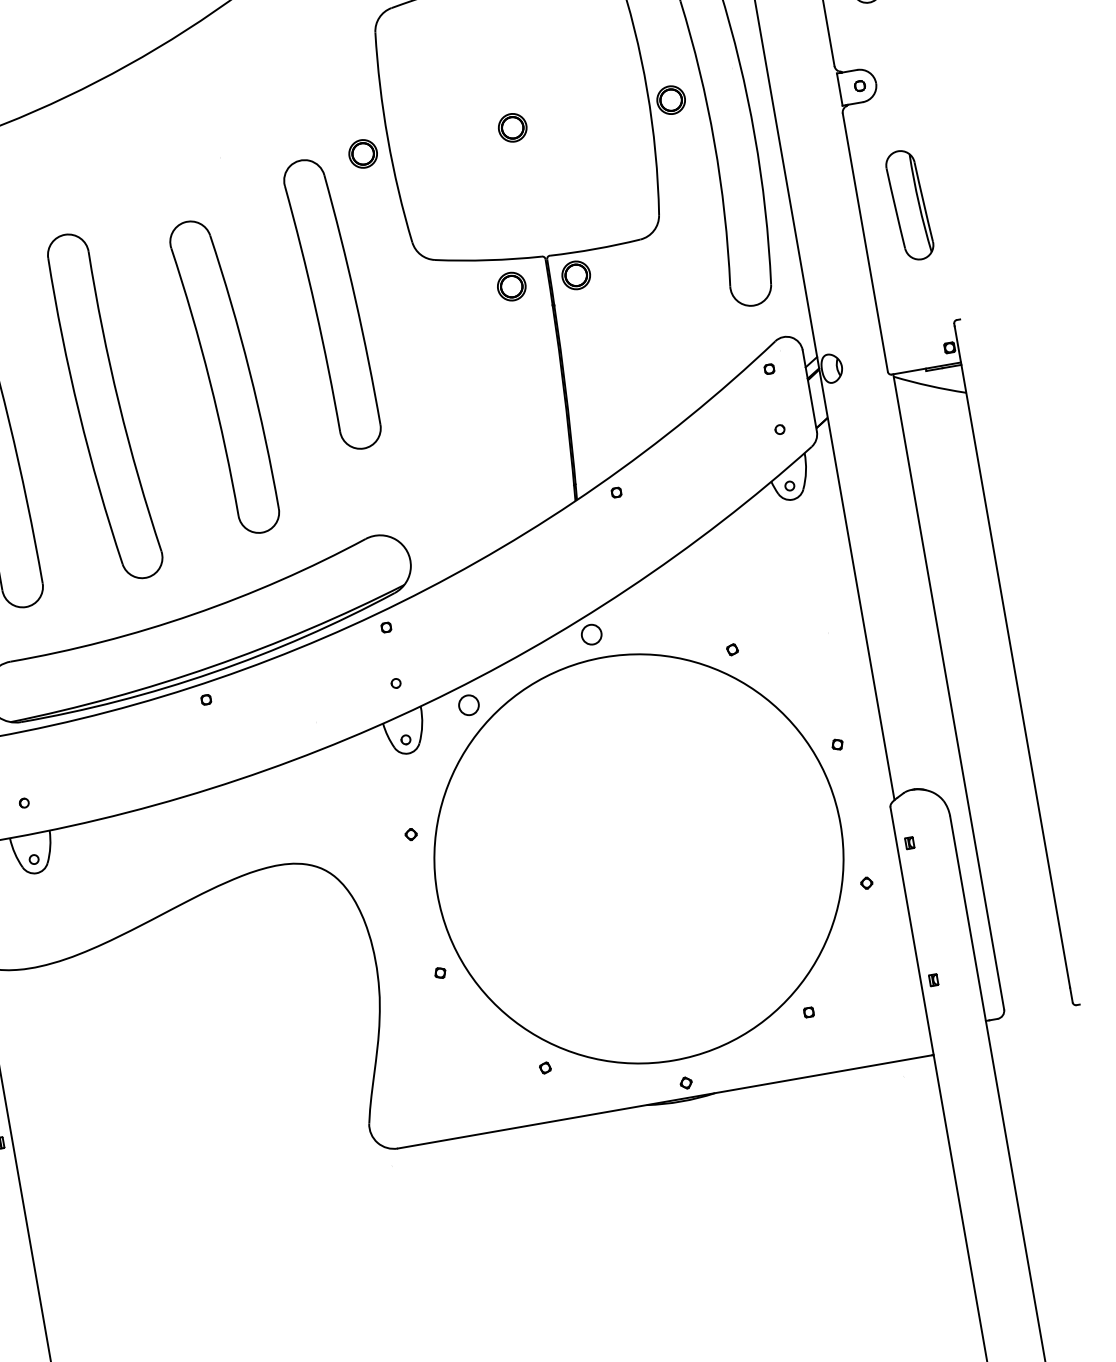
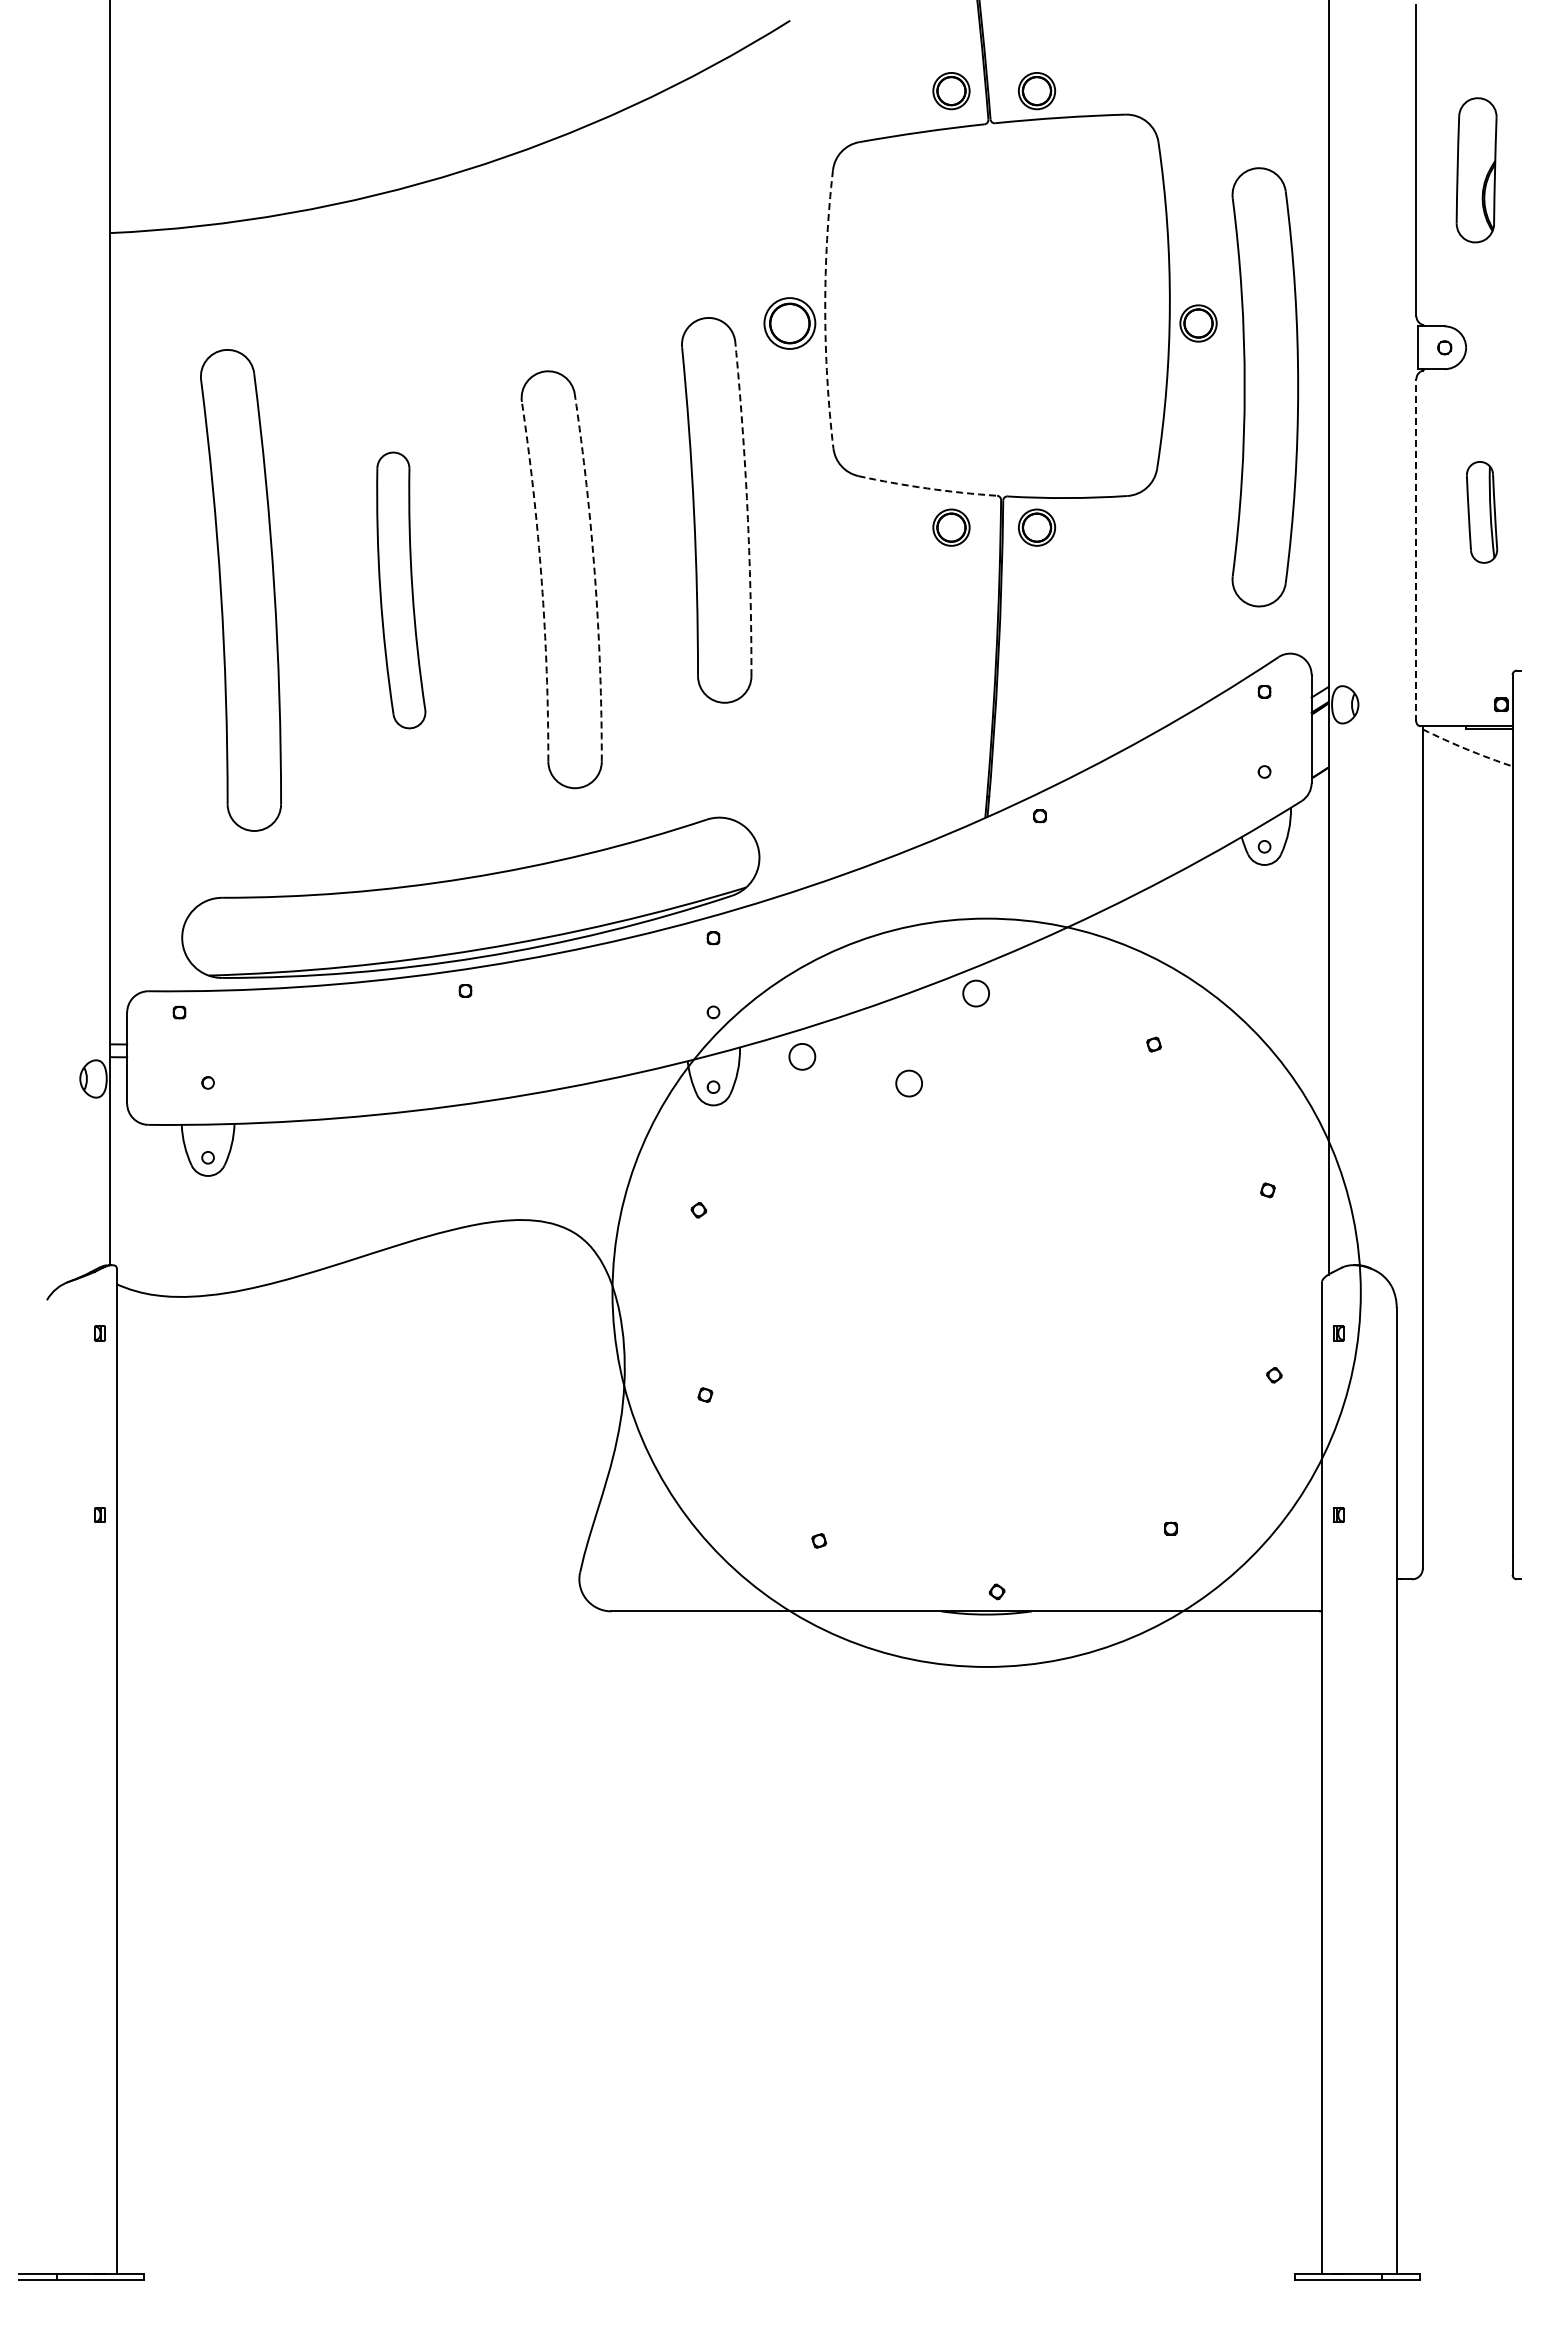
part: (512, 127) -> (988, 323), removed
arc: (388, 138) -> (825, 309), solid -> dashed
part: (363, 153) -> (790, 323), size x1.4
part: (909, 205) -> (1481, 512), size x0.7
line: (865, 242) -> (1416, 550), solid -> dashed
arc: (488, 260) -> (927, 488), solid -> dashed
arc: (355, 299) -> (747, 508), solid -> dashed
arc: (249, 371) -> (595, 577), solid -> dashed
arc: (209, 381) -> (541, 581), solid -> dashed
arc: (930, 385) -> (1467, 749), solid -> dashed
part: (105, 406) -> (401, 590), size x0.6
circle: (552, 711) -> (908, 1083), added
circle: (638, 858) -> (986, 1292), size x1.4

